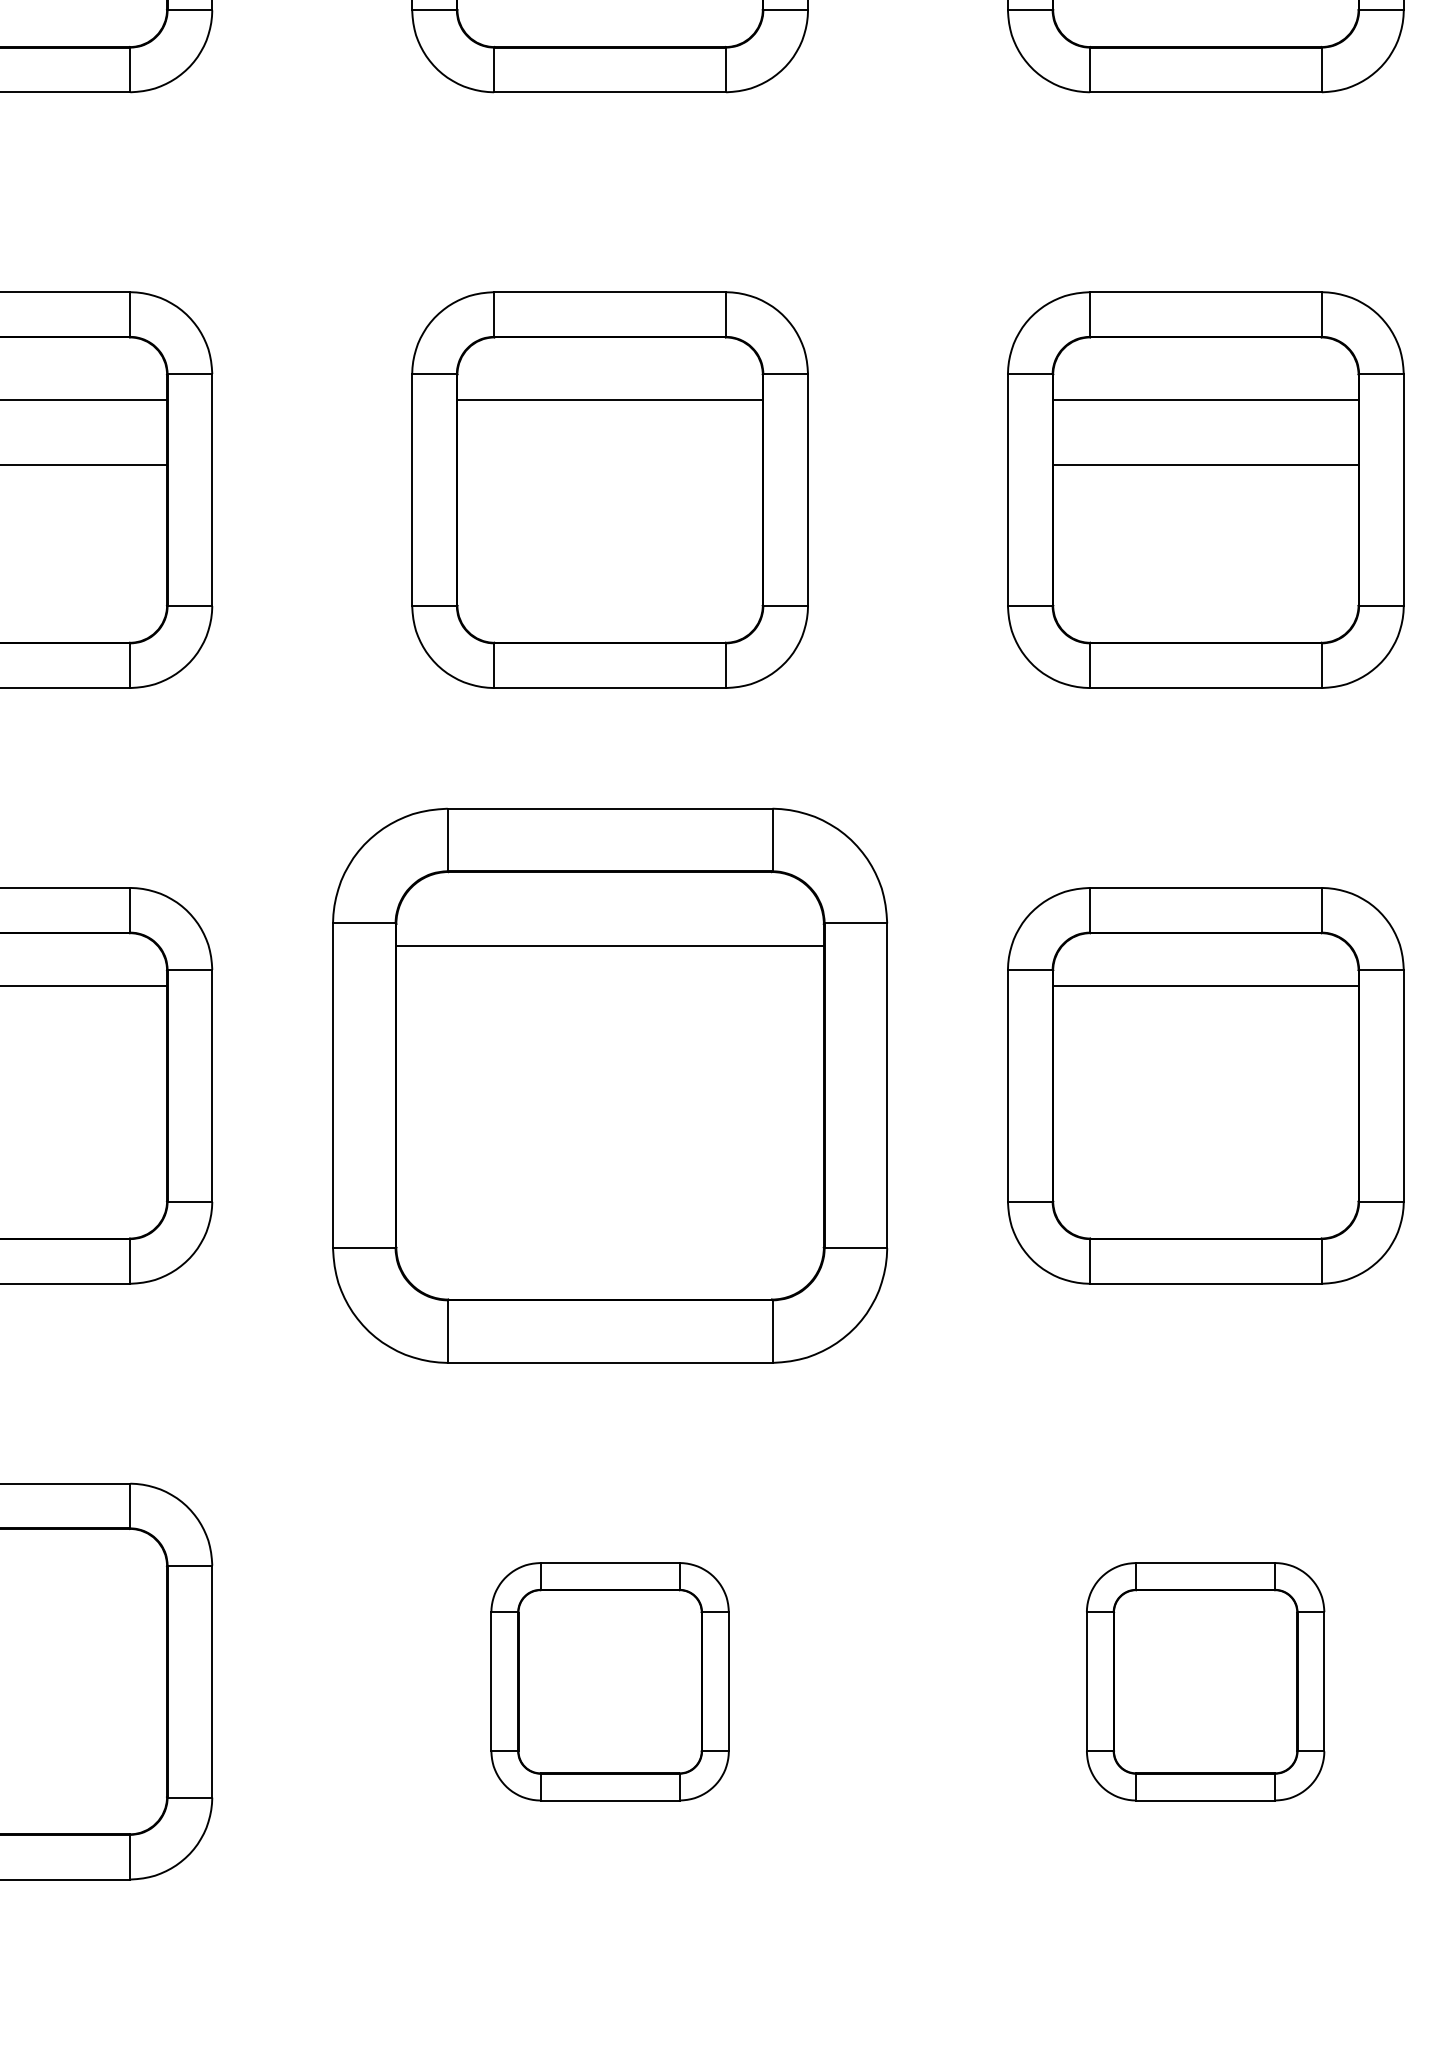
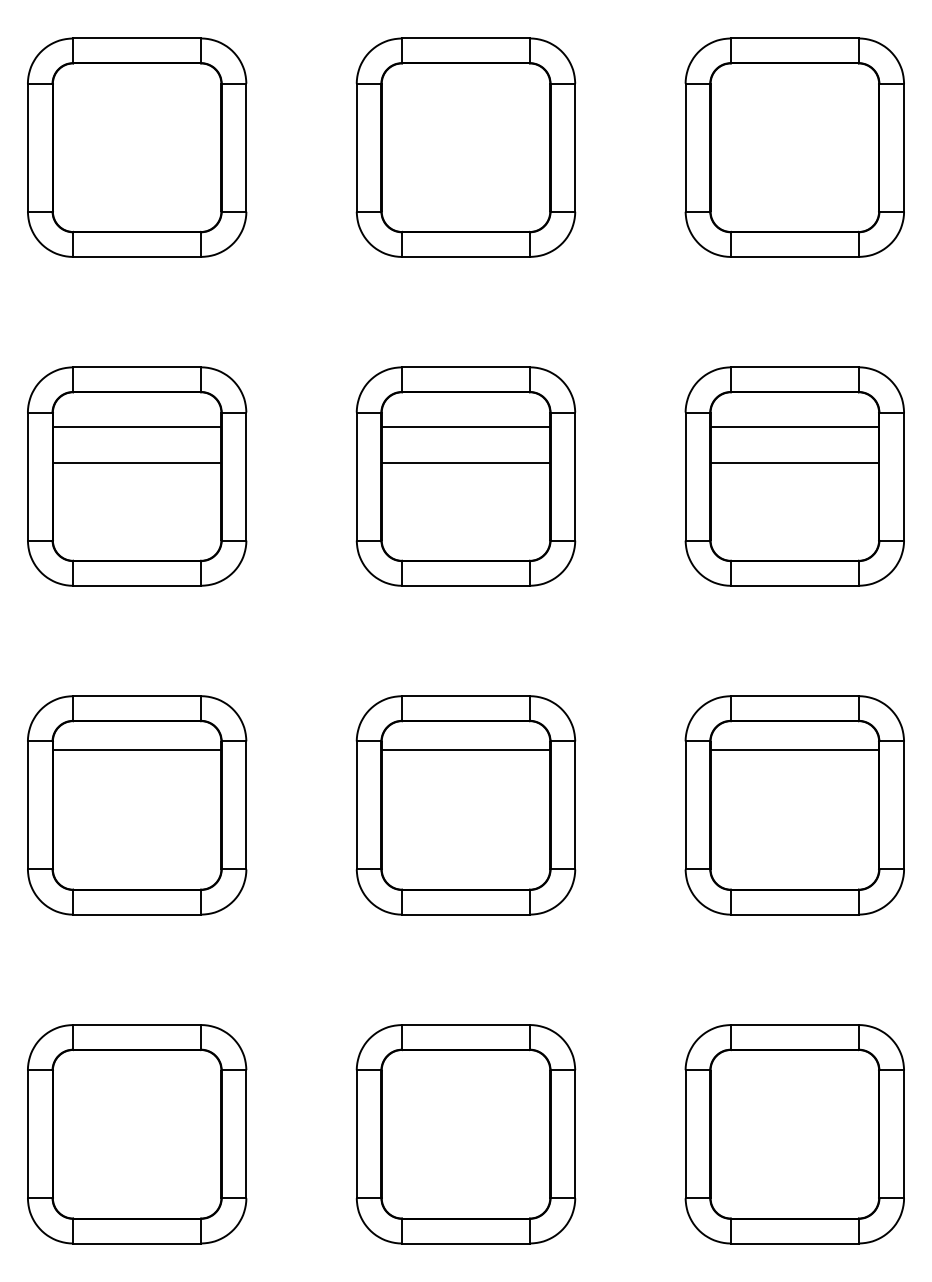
line: (609, 464) -> (465, 462), added
part: (609, 1086) -> (465, 805), size x0.71
part: (609, 1682) -> (465, 1134), size x1.67
part: (1205, 1682) -> (794, 1134), size x1.67

